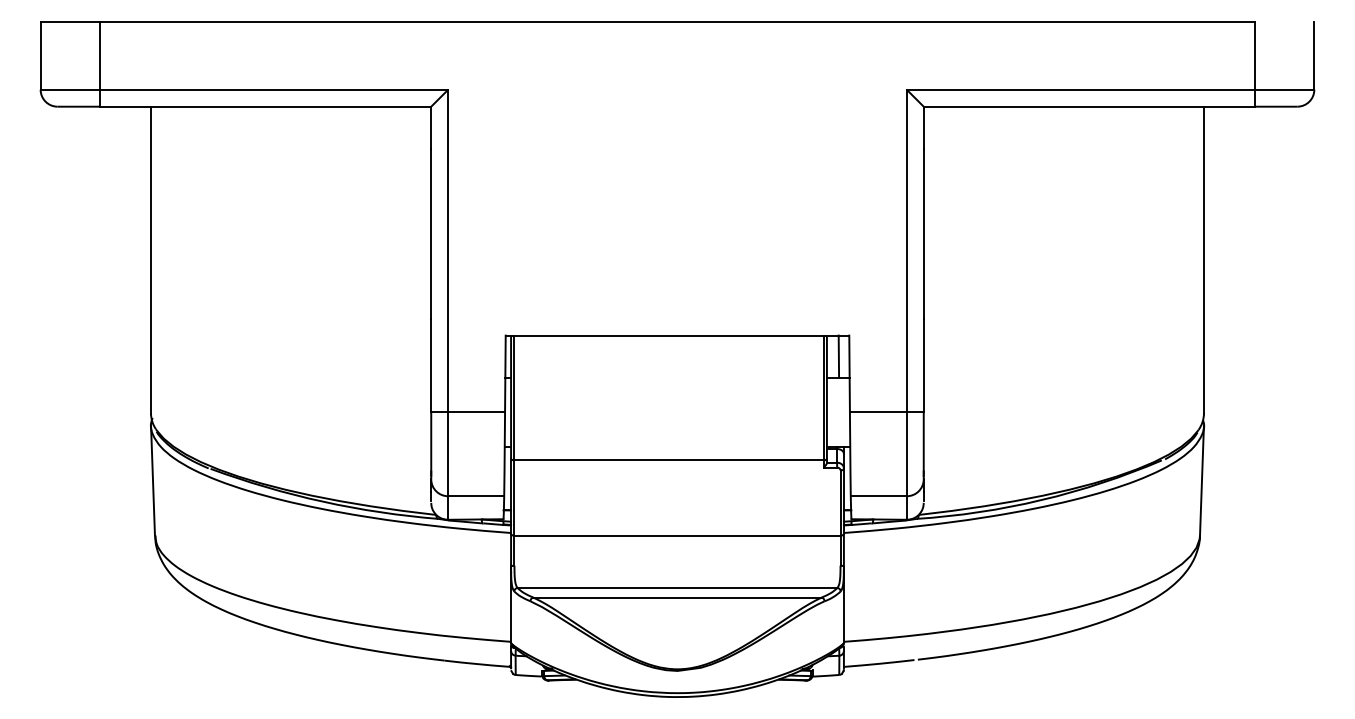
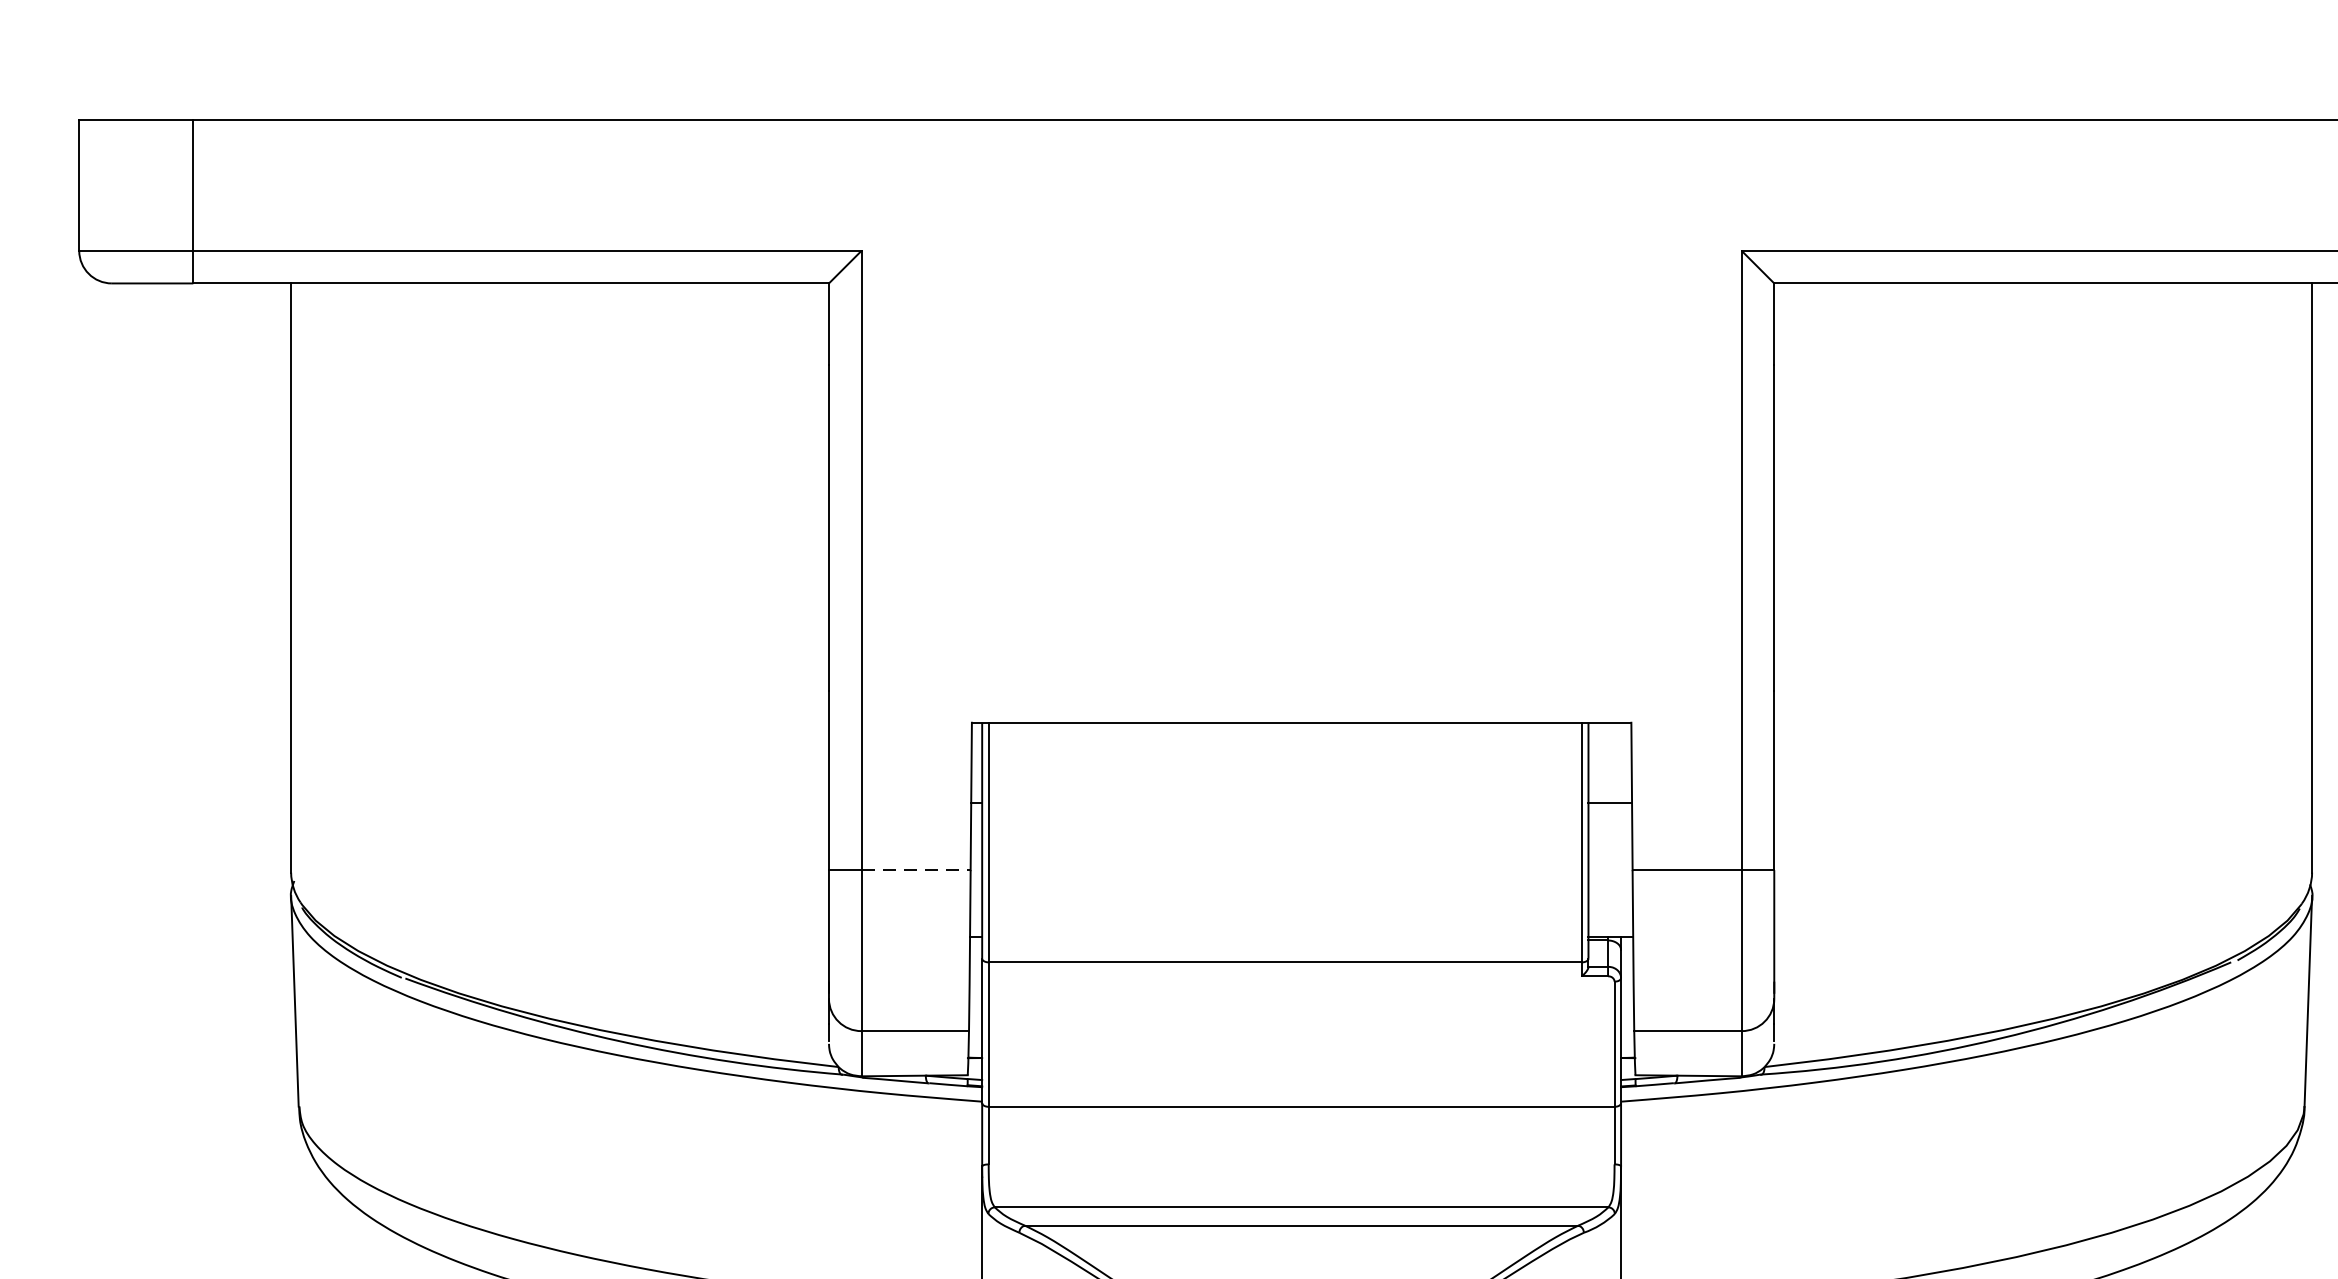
line: (838, 356) -> (1610, 762), removed
line: (477, 412) -> (917, 870), solid -> dashed

